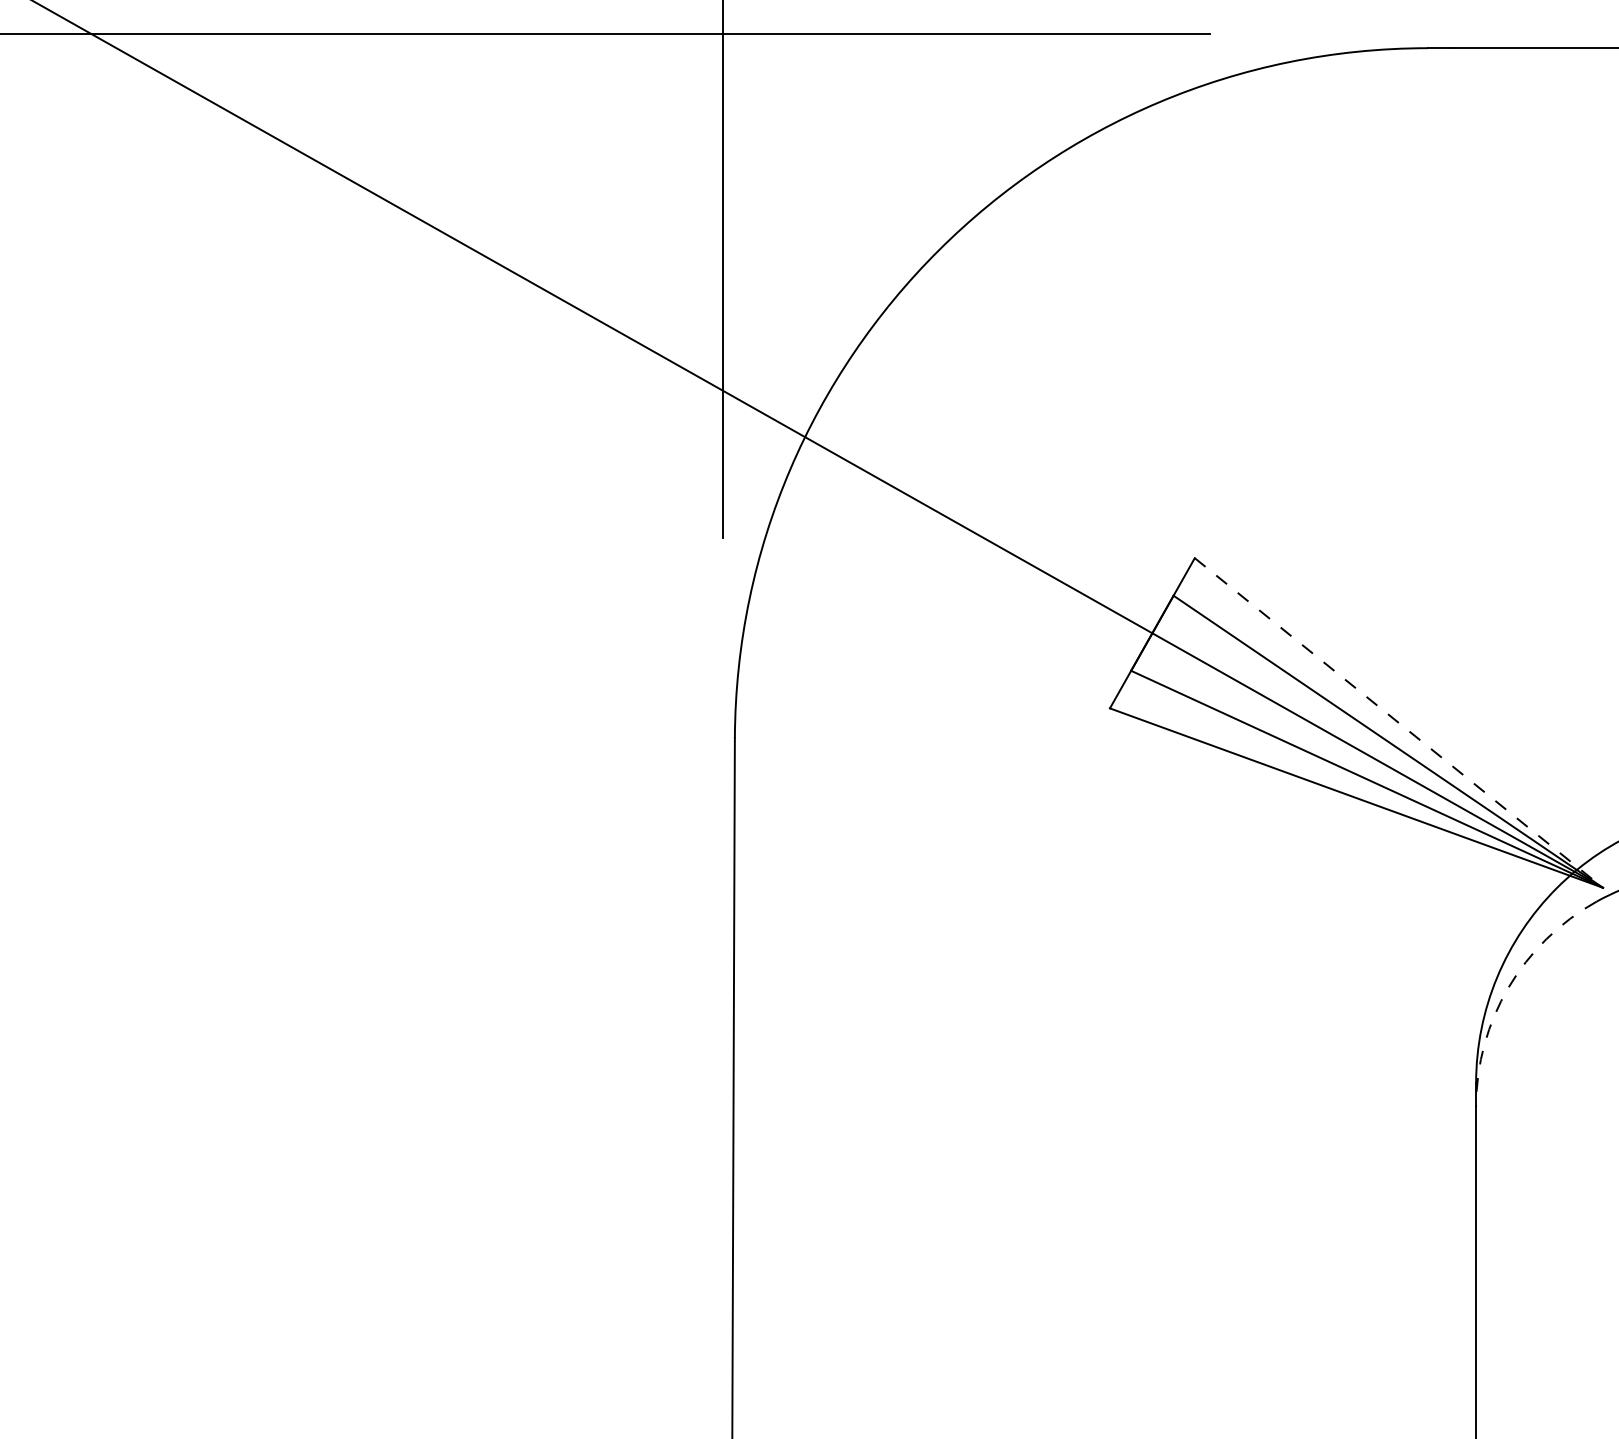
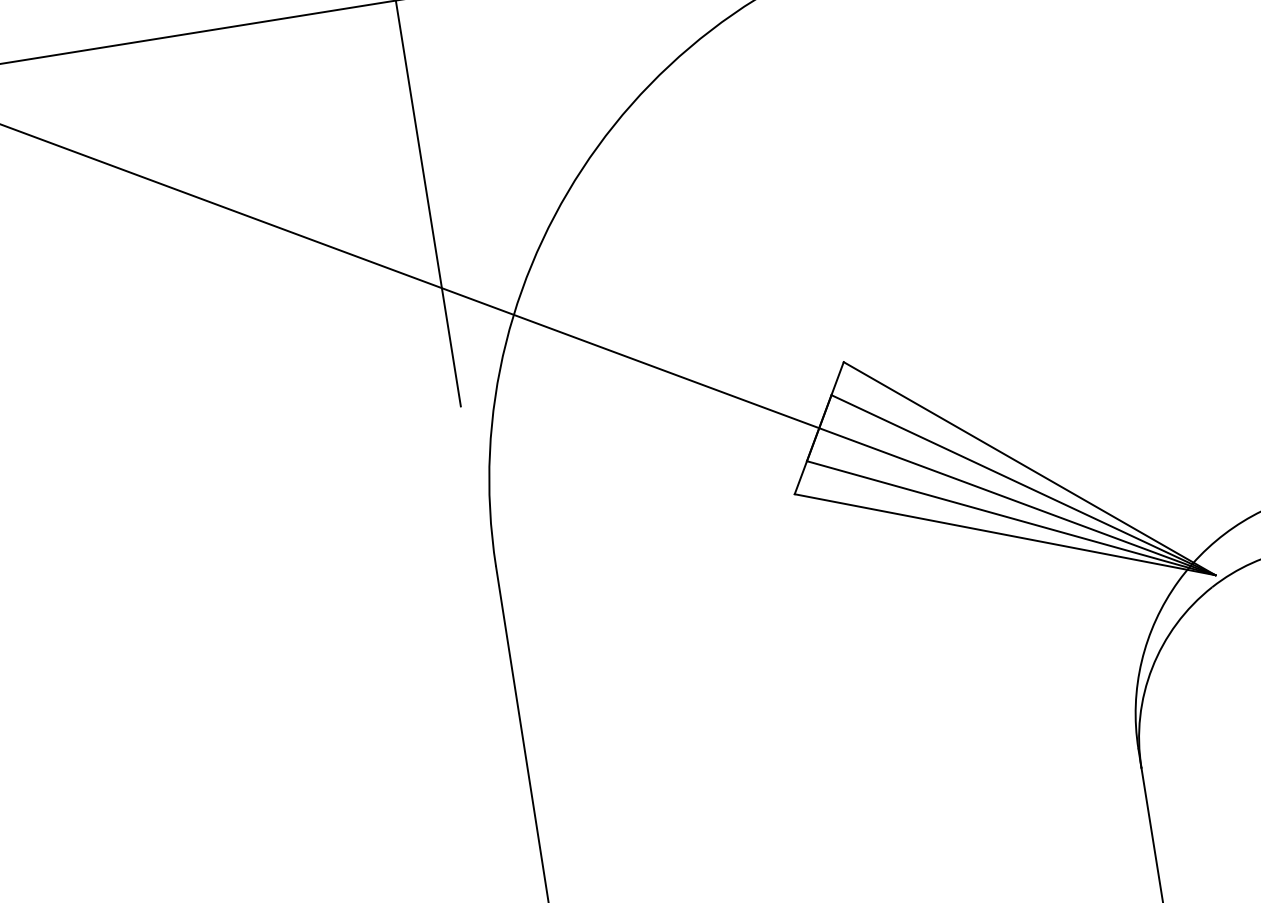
line: (1399, 723) -> (1030, 469), dashed -> solid
arc: (1508, 987) -> (1152, 667), dashed -> solid

